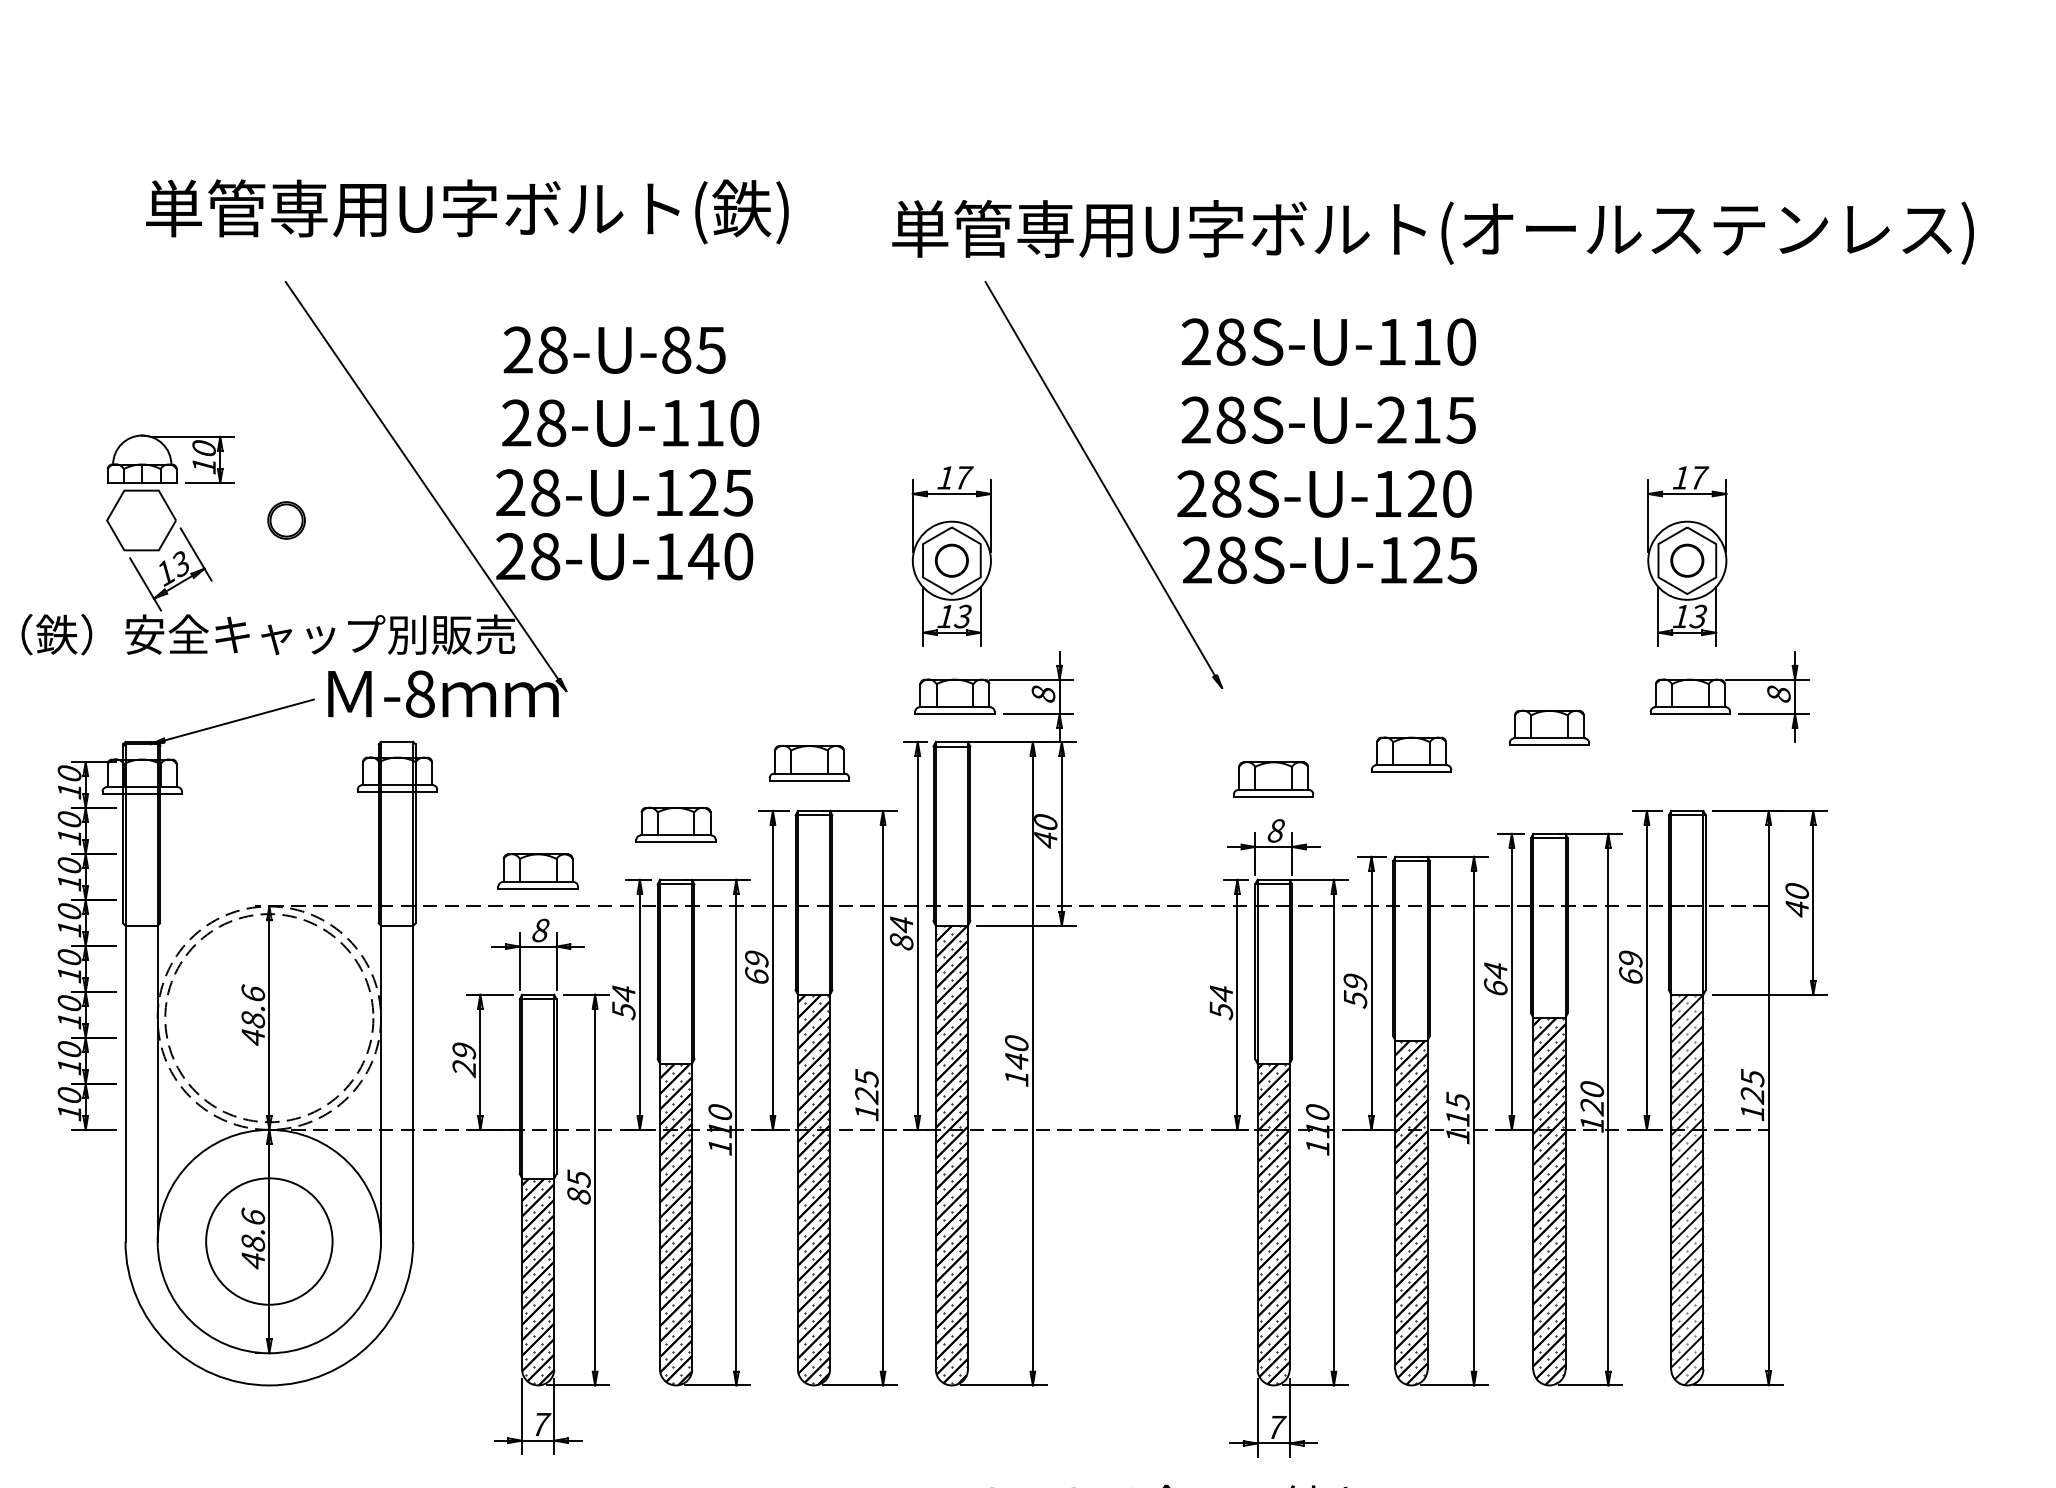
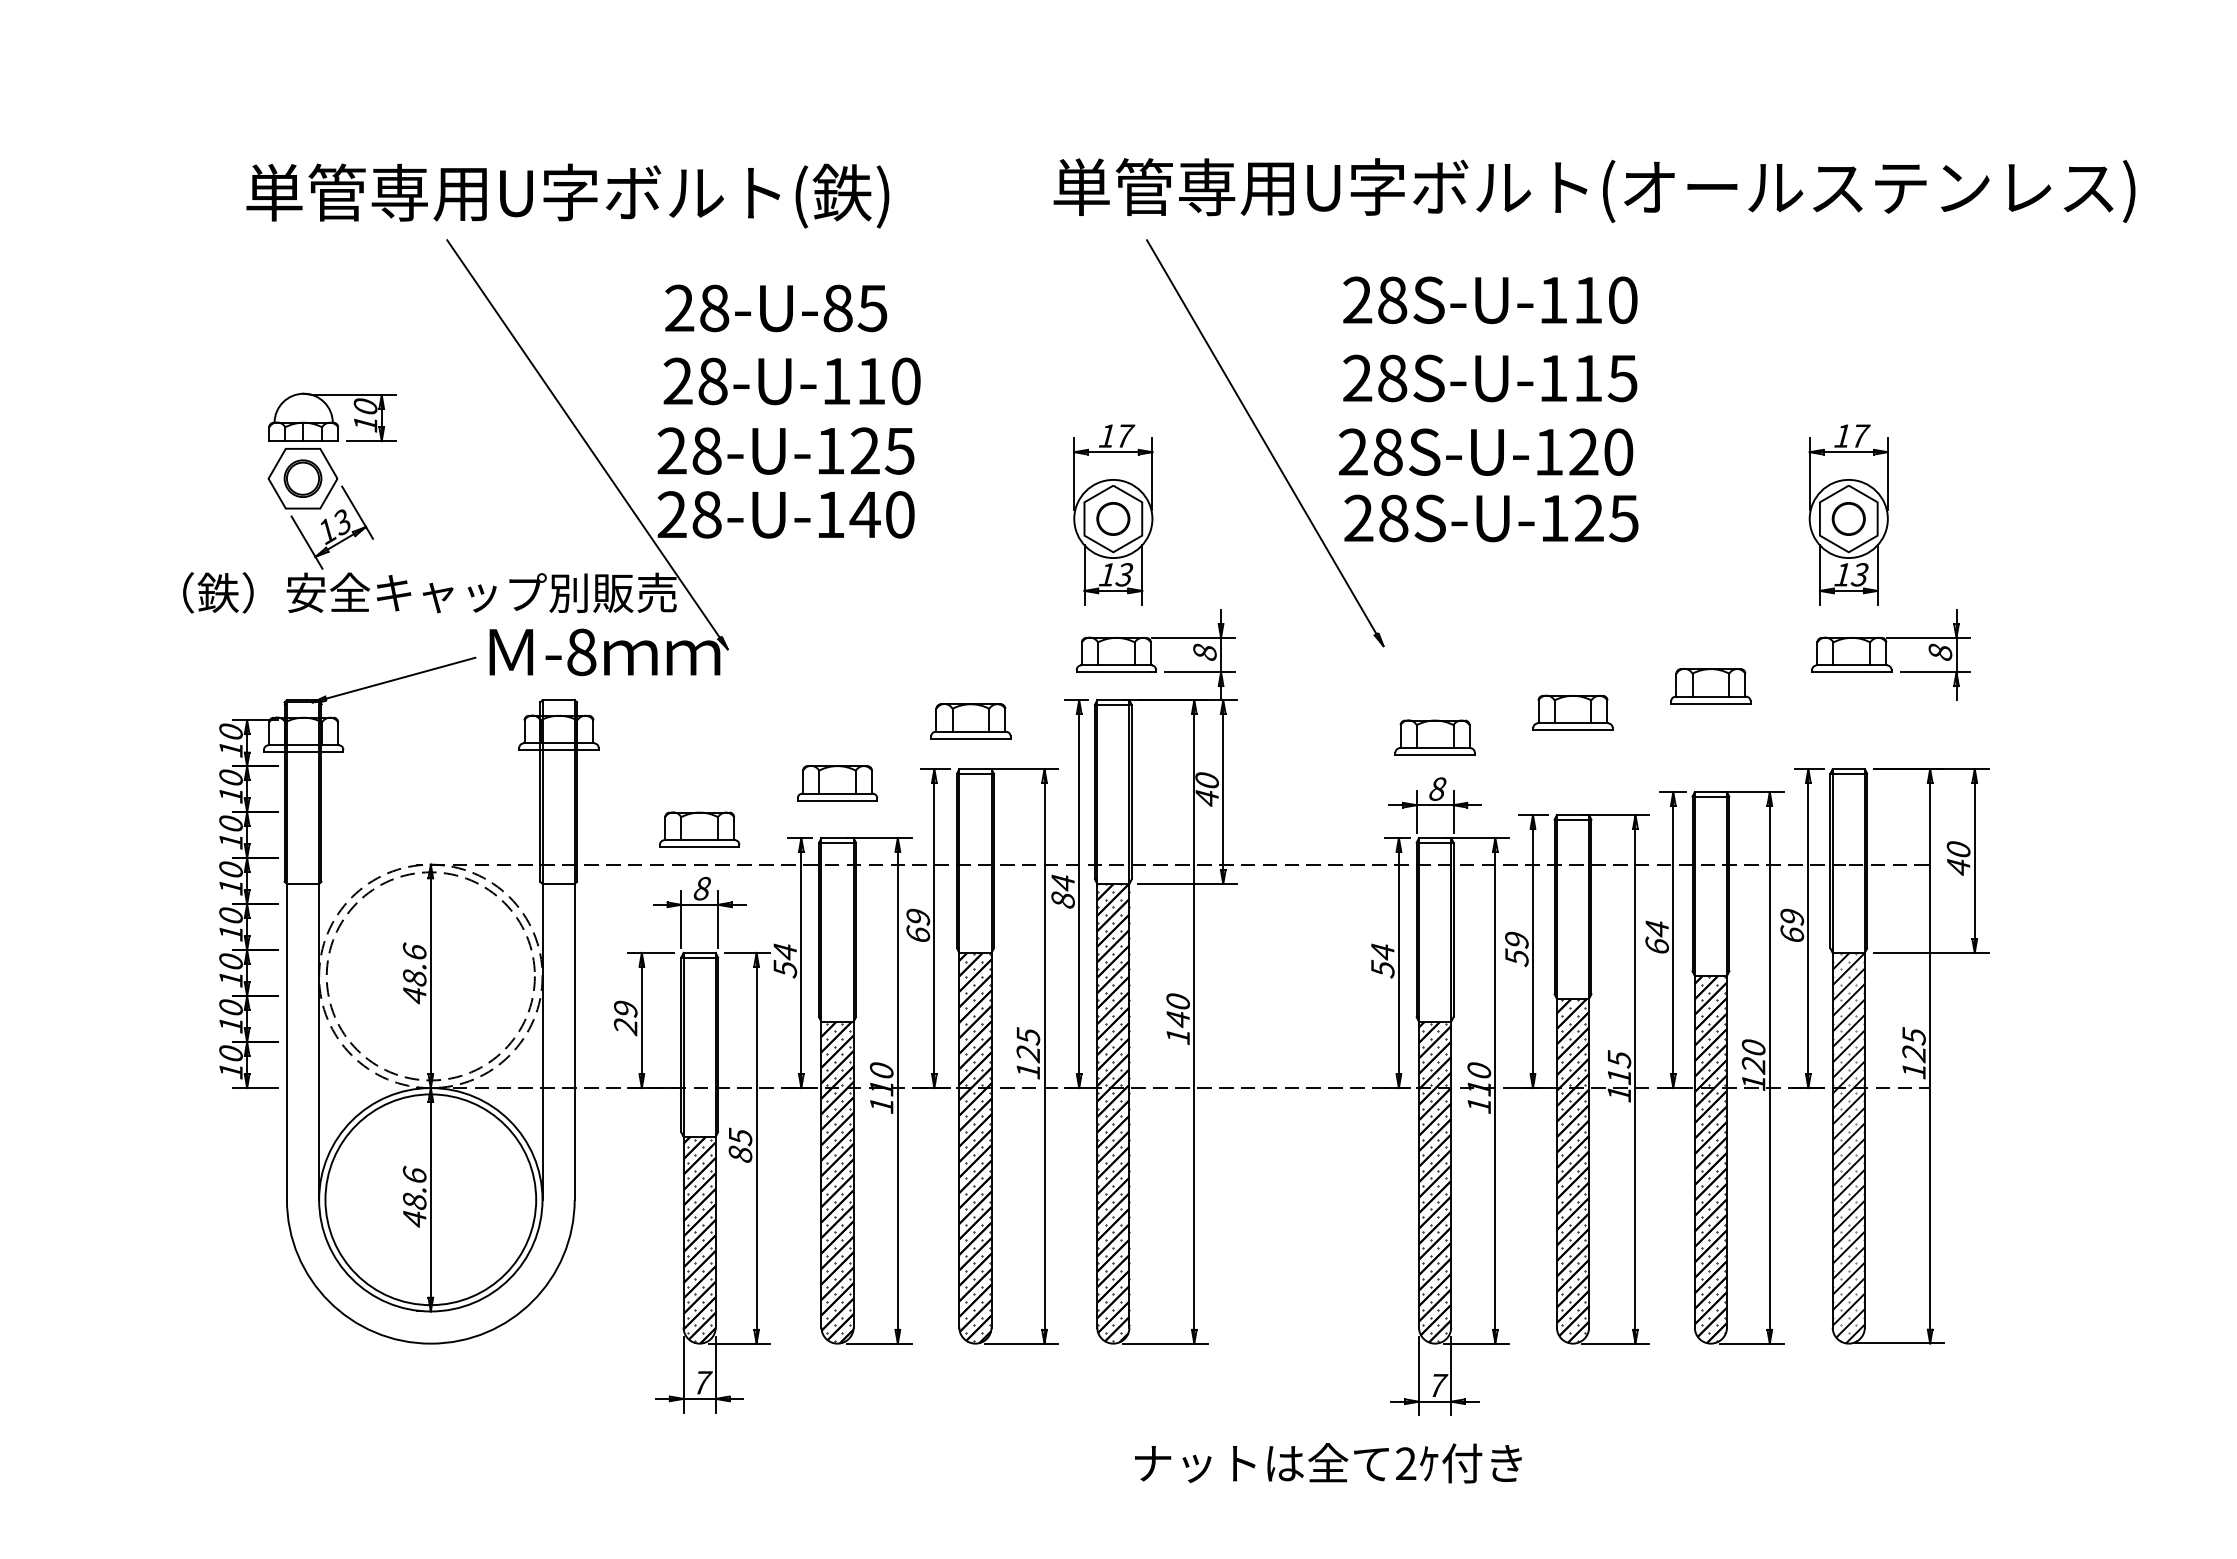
text: (467, 211) -> (567, 195), moved
text: (1392, 419) -> (1553, 377), 28S-U-215 -> 28S-U-115
part: (286, 520) -> (302, 478), moved
circle: (269, 1241) -> (430, 1199), size x1.67

